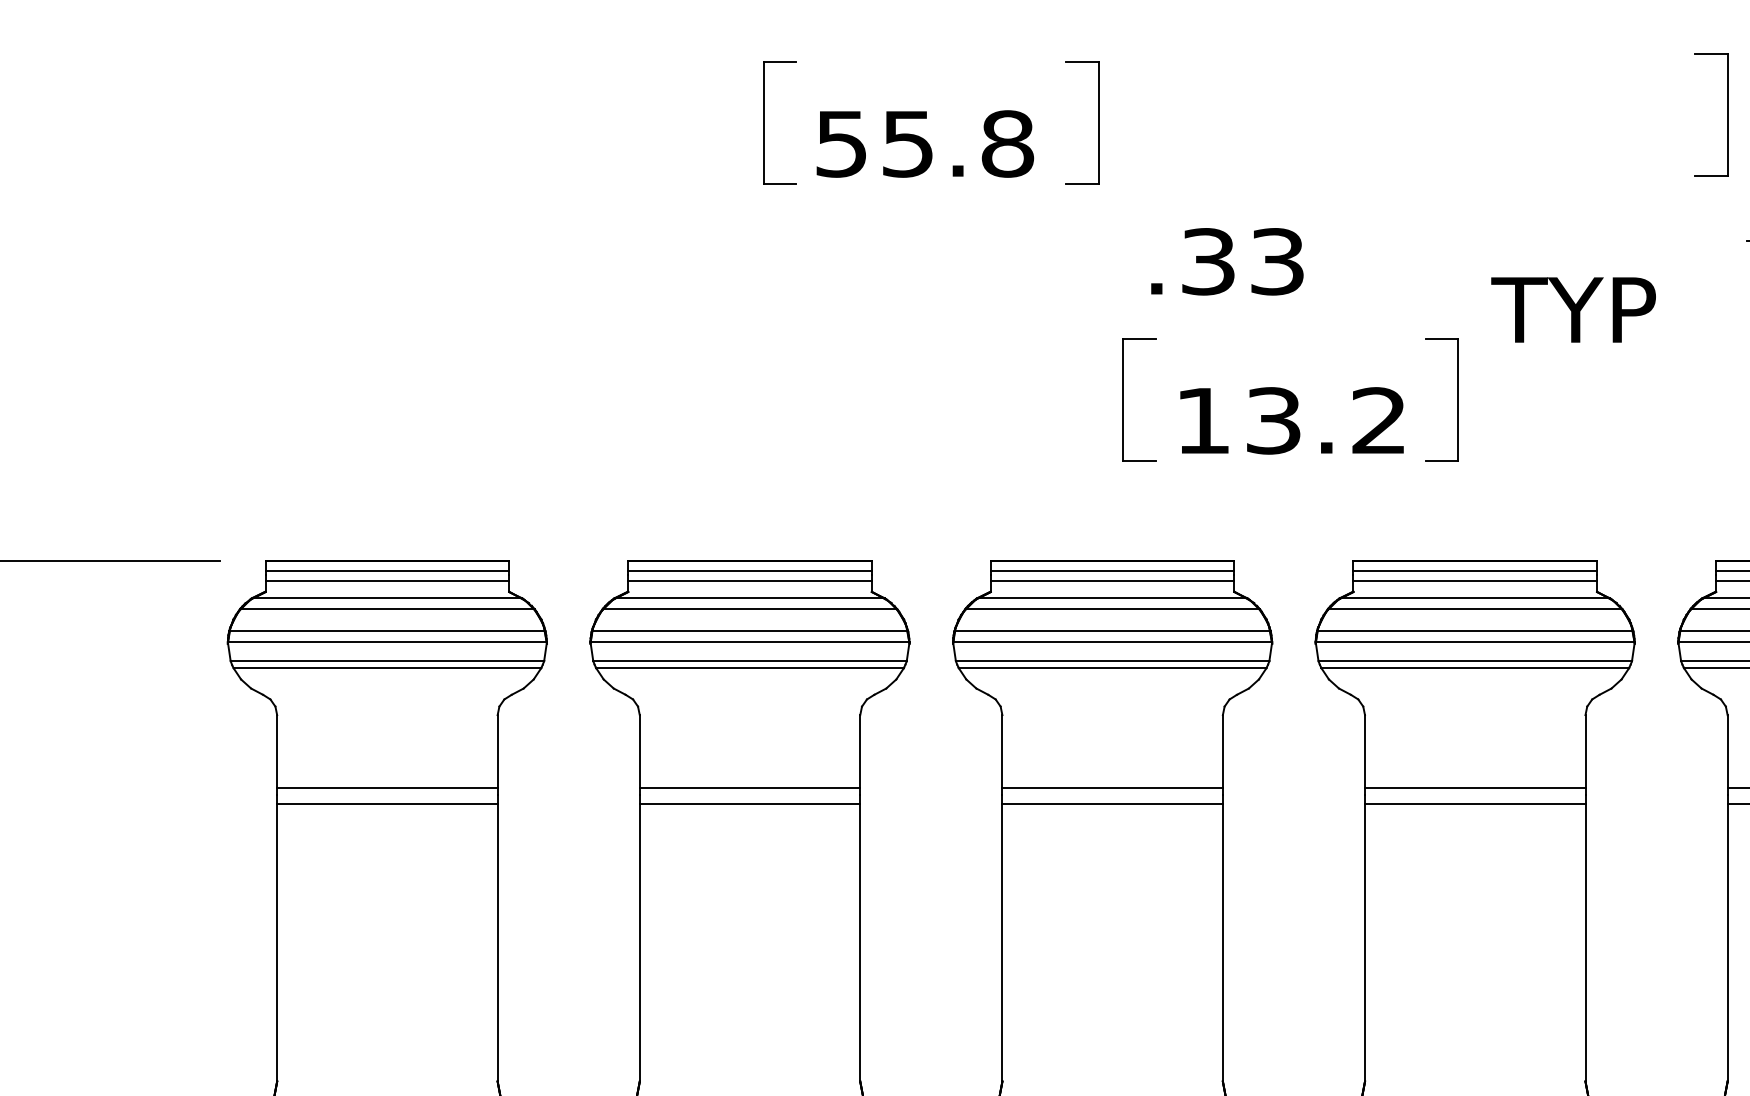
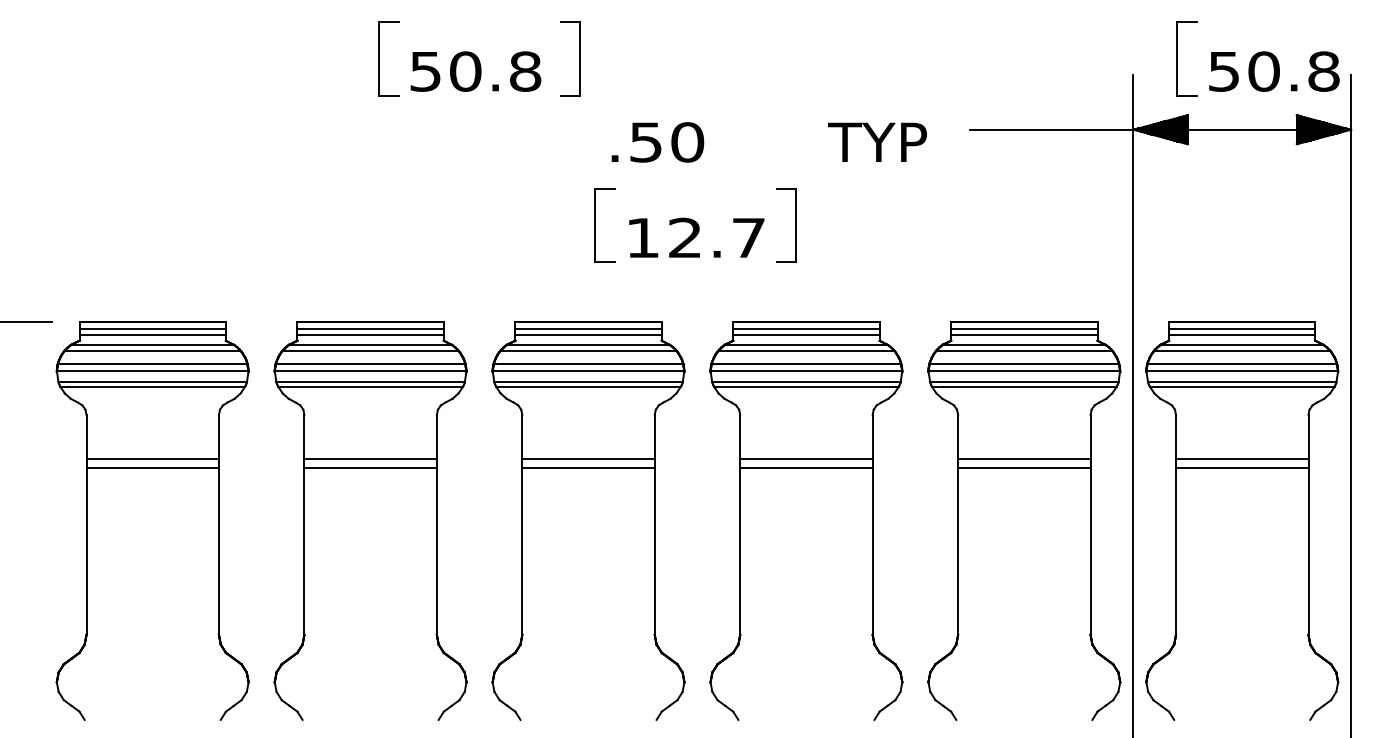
part: (1726, 115) -> (957, 54), removed
text: (907, 143) -> (465, 71), 55.8 -> 50.8
text: (1244, 261) -> (667, 142), .33 -> .50
text: (1573, 308) -> (877, 141), moved
text: (1325, 420) -> (716, 237), 13.2 -> 12.7

